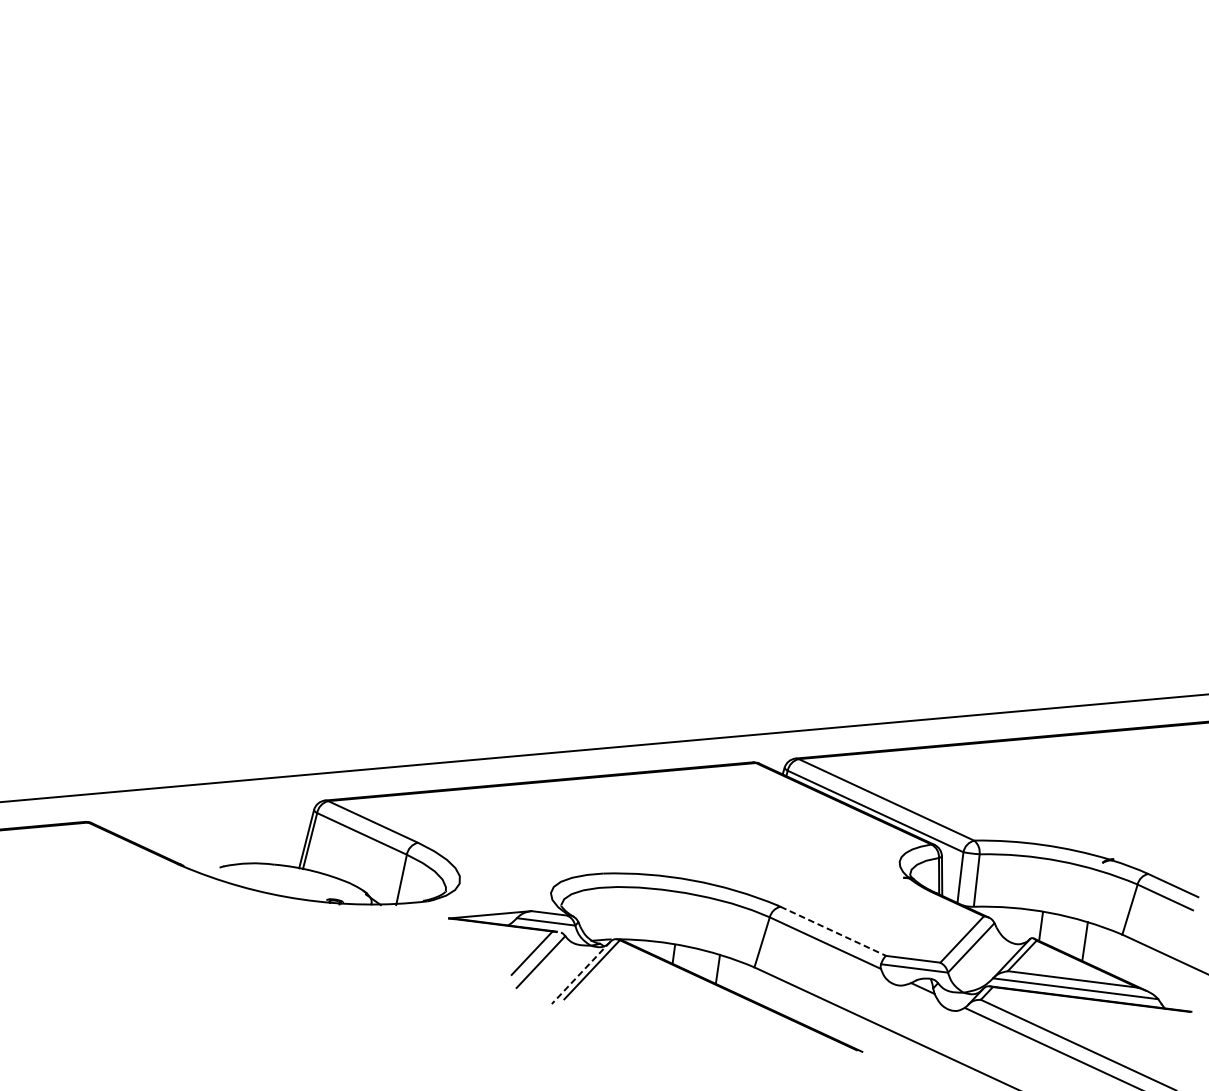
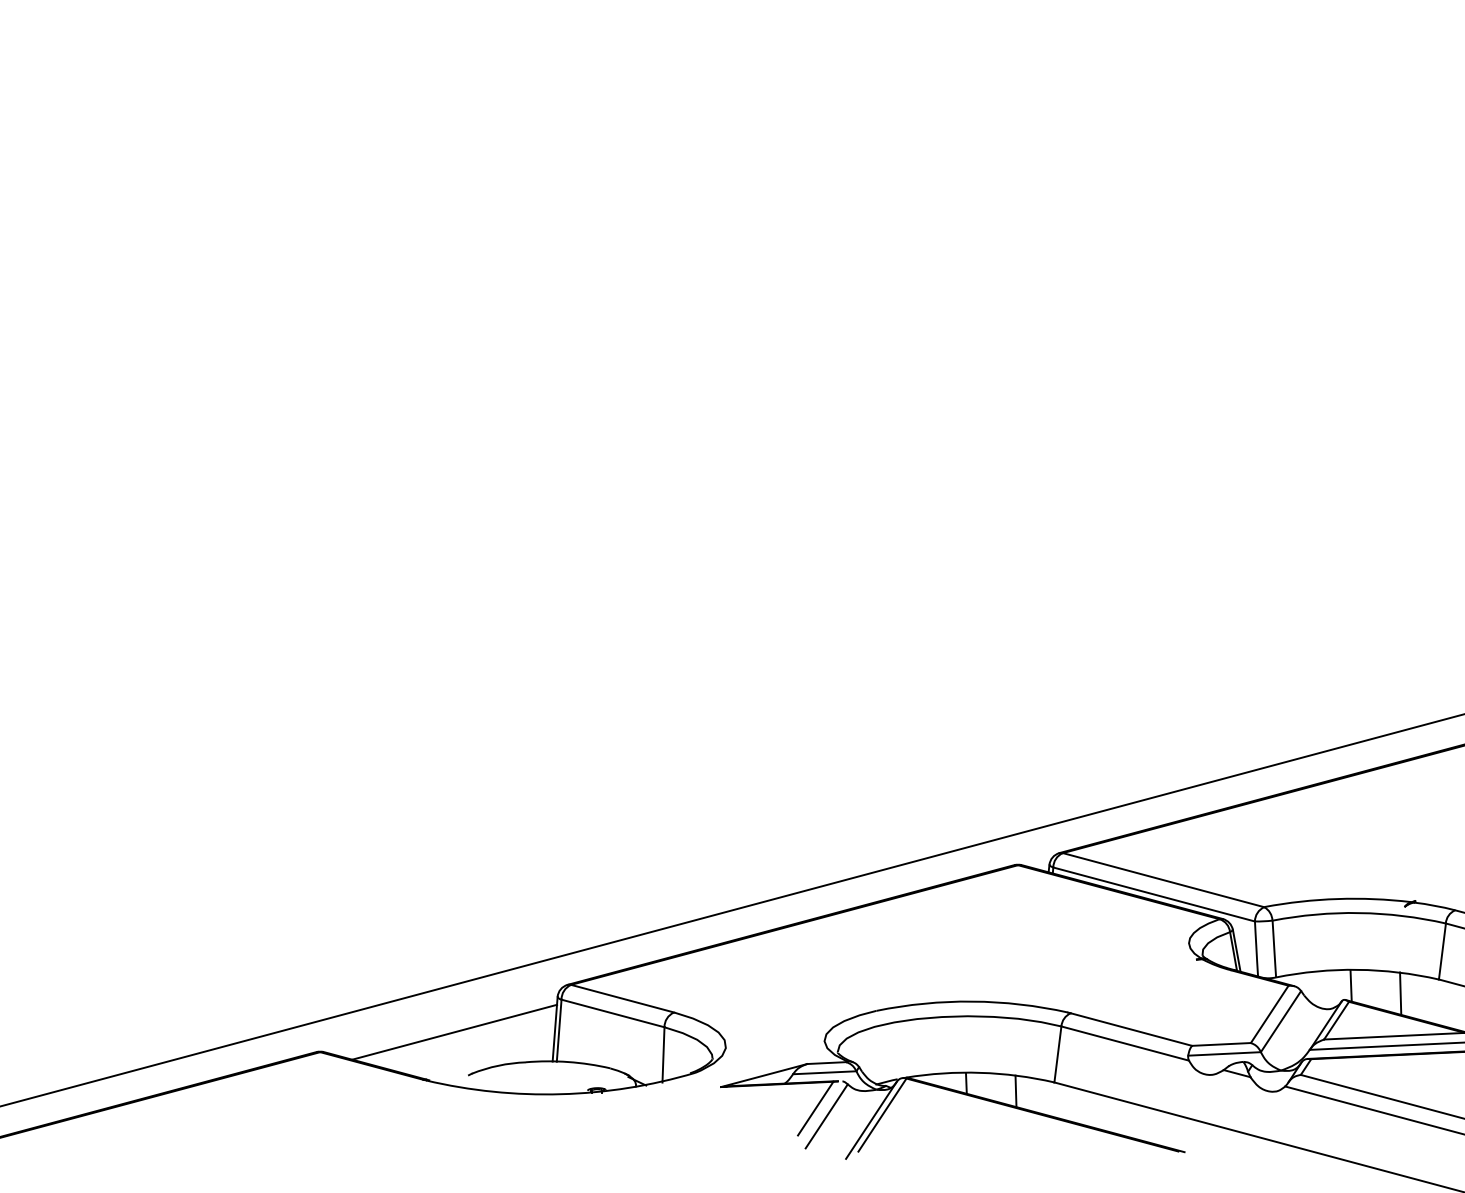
line: (214, 825) -> (454, 1031), added
line: (833, 931) -> (1131, 1029), dashed -> solid
line: (581, 972) -> (871, 1120), dashed -> solid

